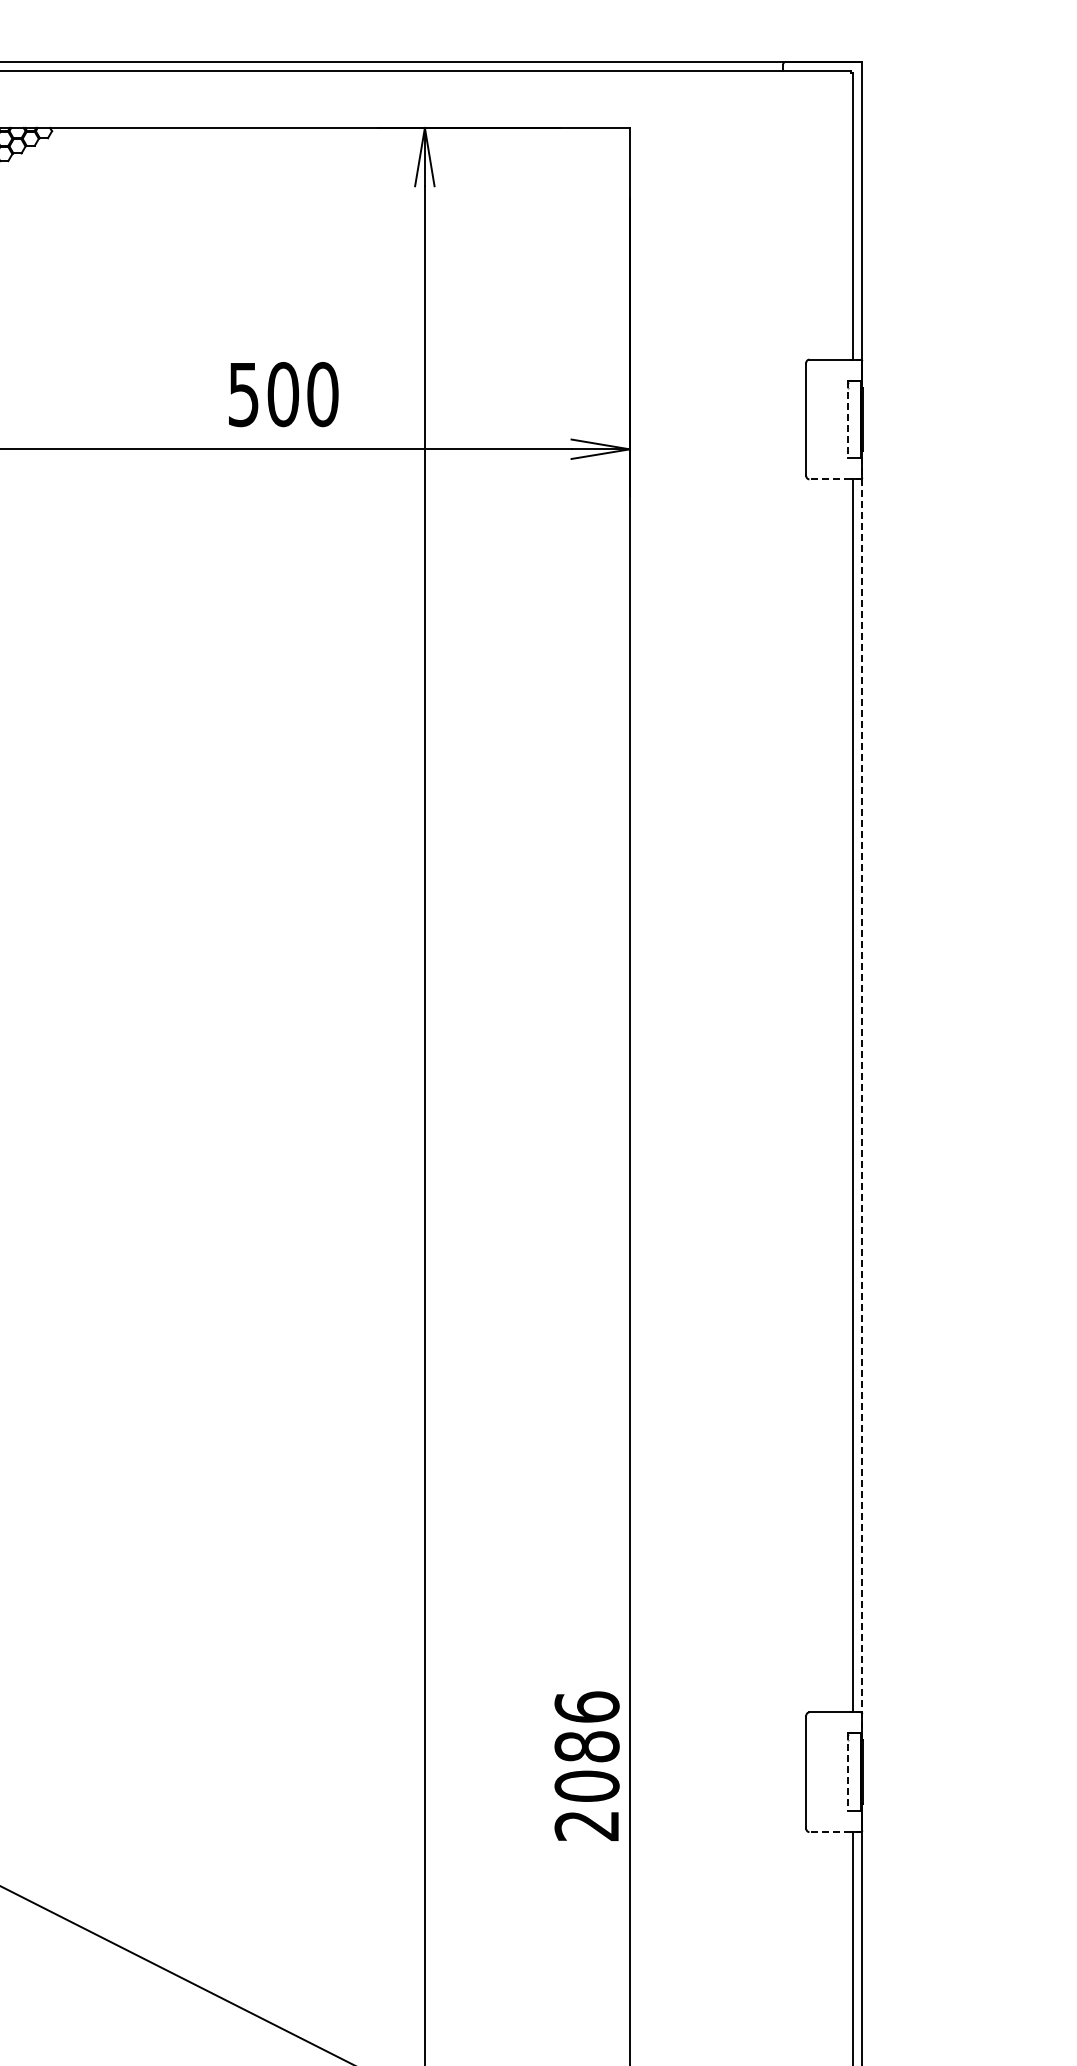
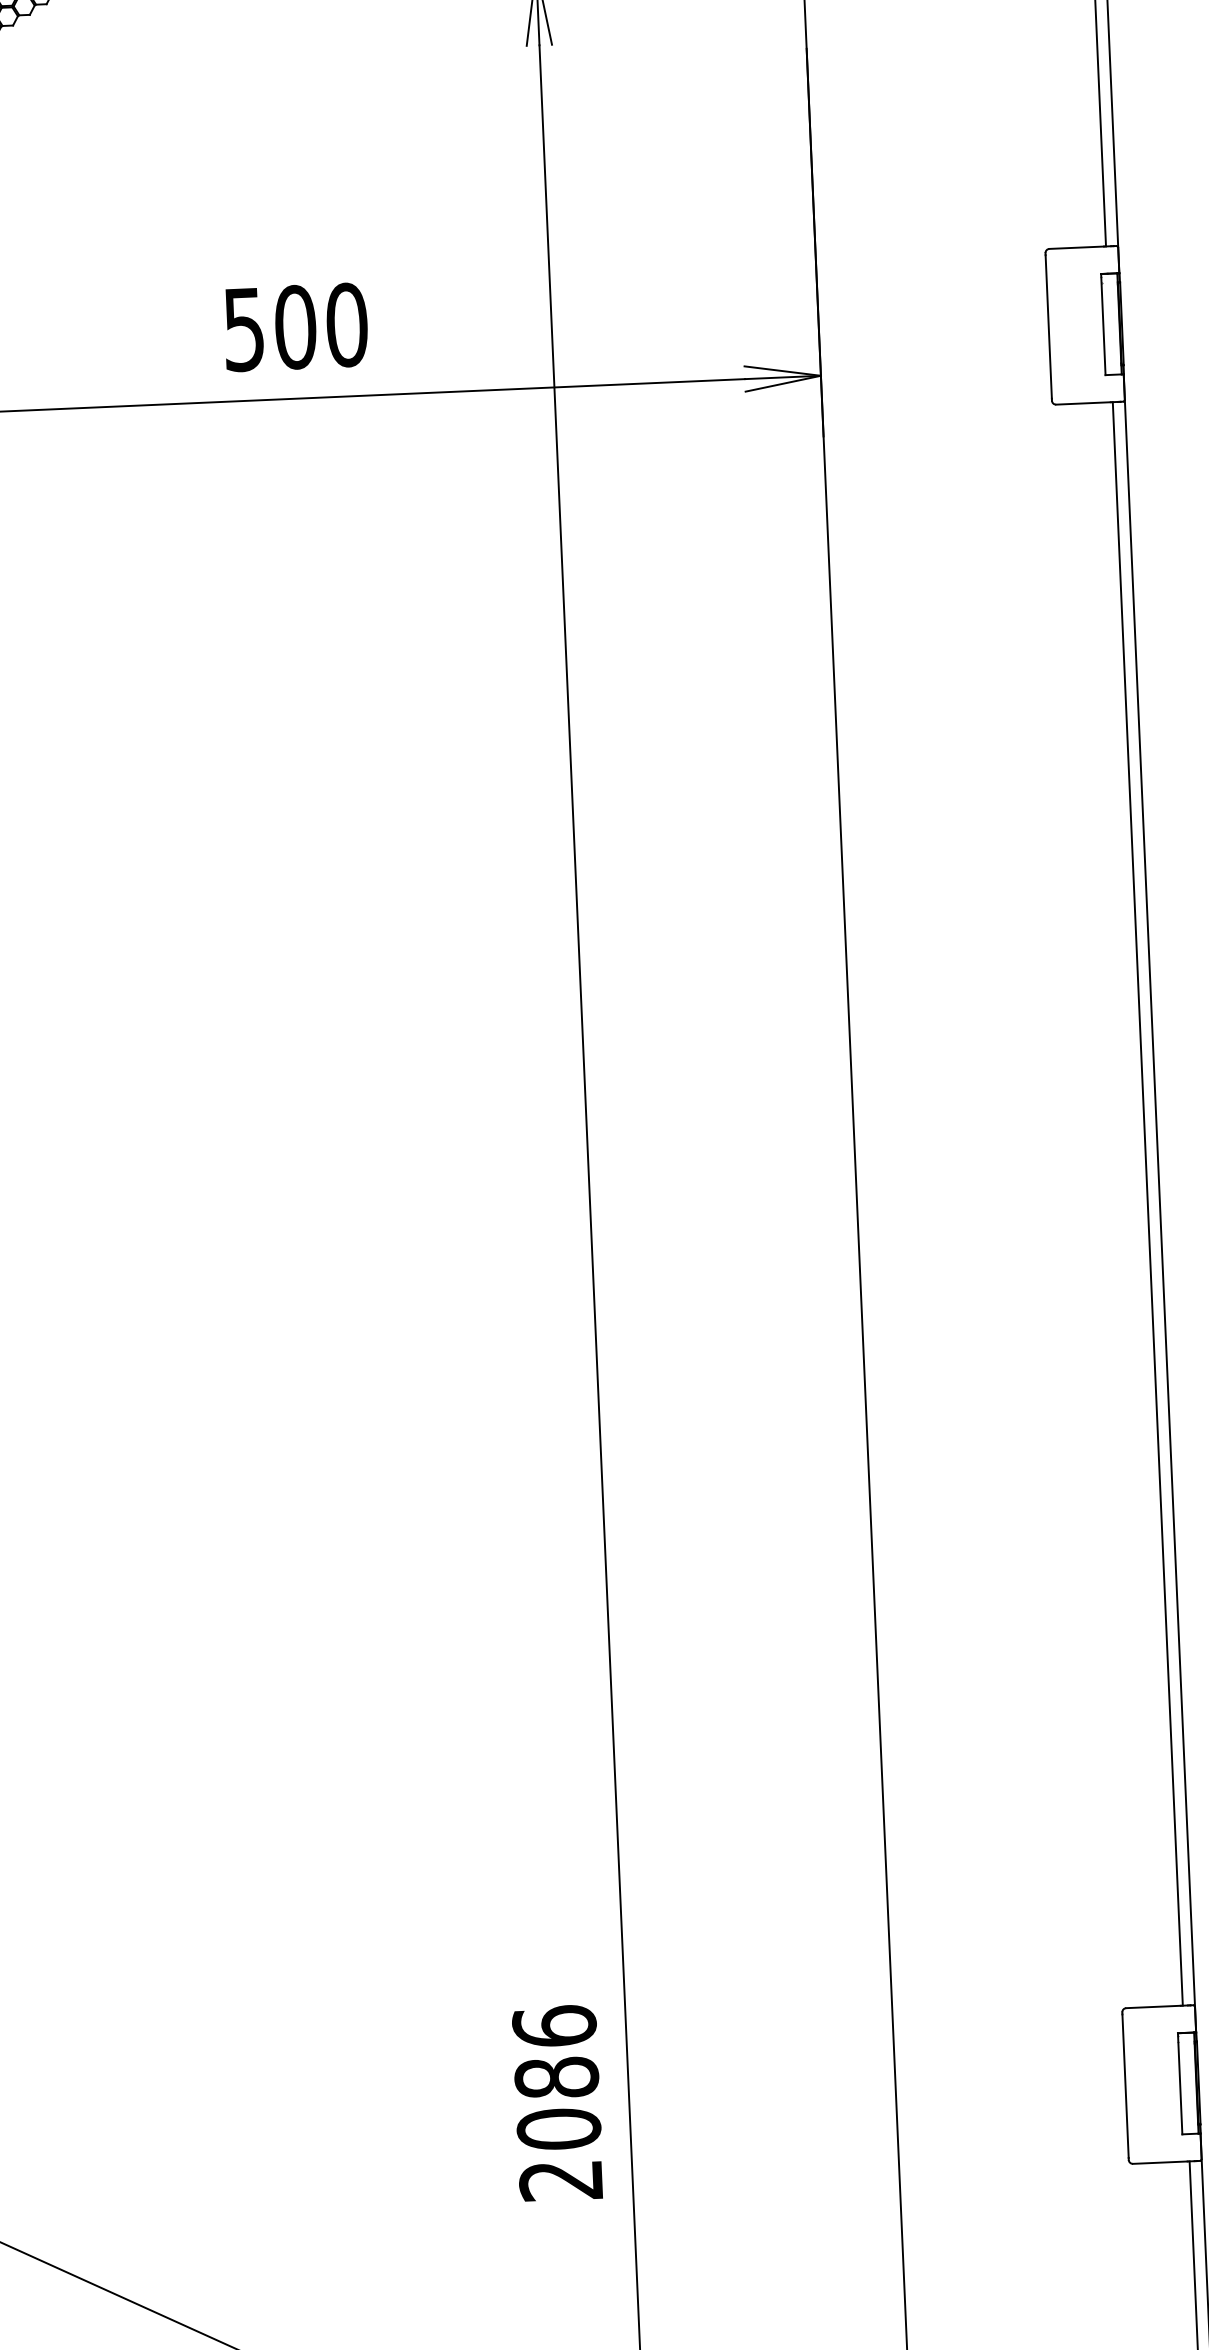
text: (283, 394) -> (295, 327), moved
line: (848, 419) -> (1103, 324), dashed -> solid
line: (830, 479) -> (1083, 403), dashed -> solid
line: (862, 1095) -> (1160, 1202), dashed -> solid
text: (586, 1765) -> (557, 2102), moved
line: (848, 1772) -> (1180, 2084), dashed -> solid
line: (830, 1832) -> (1160, 2163), dashed -> solid

